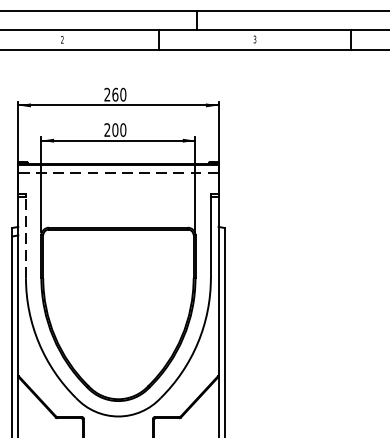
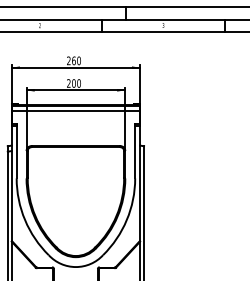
line: (117, 173) -> (75, 111), dashed -> solid
line: (25, 236) -> (16, 151), dashed -> solid

